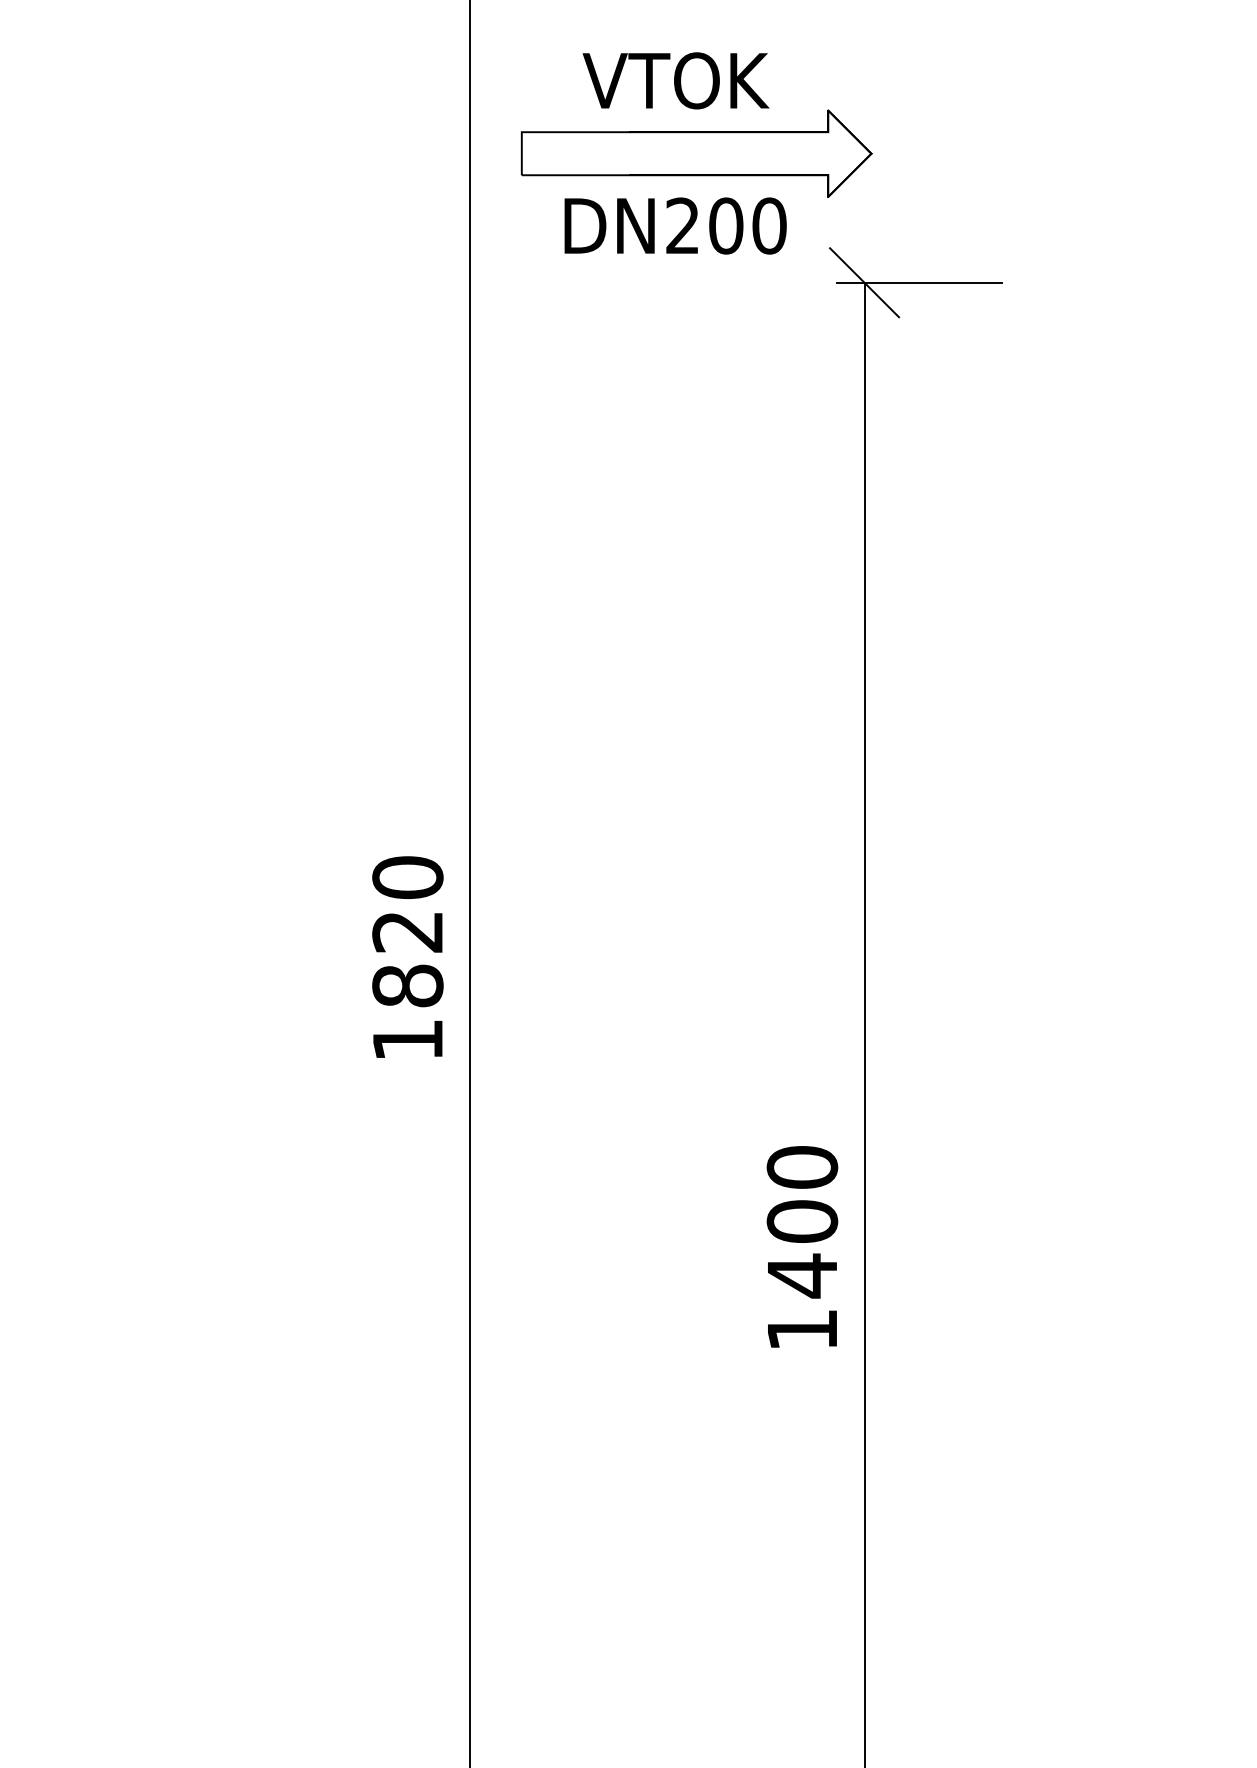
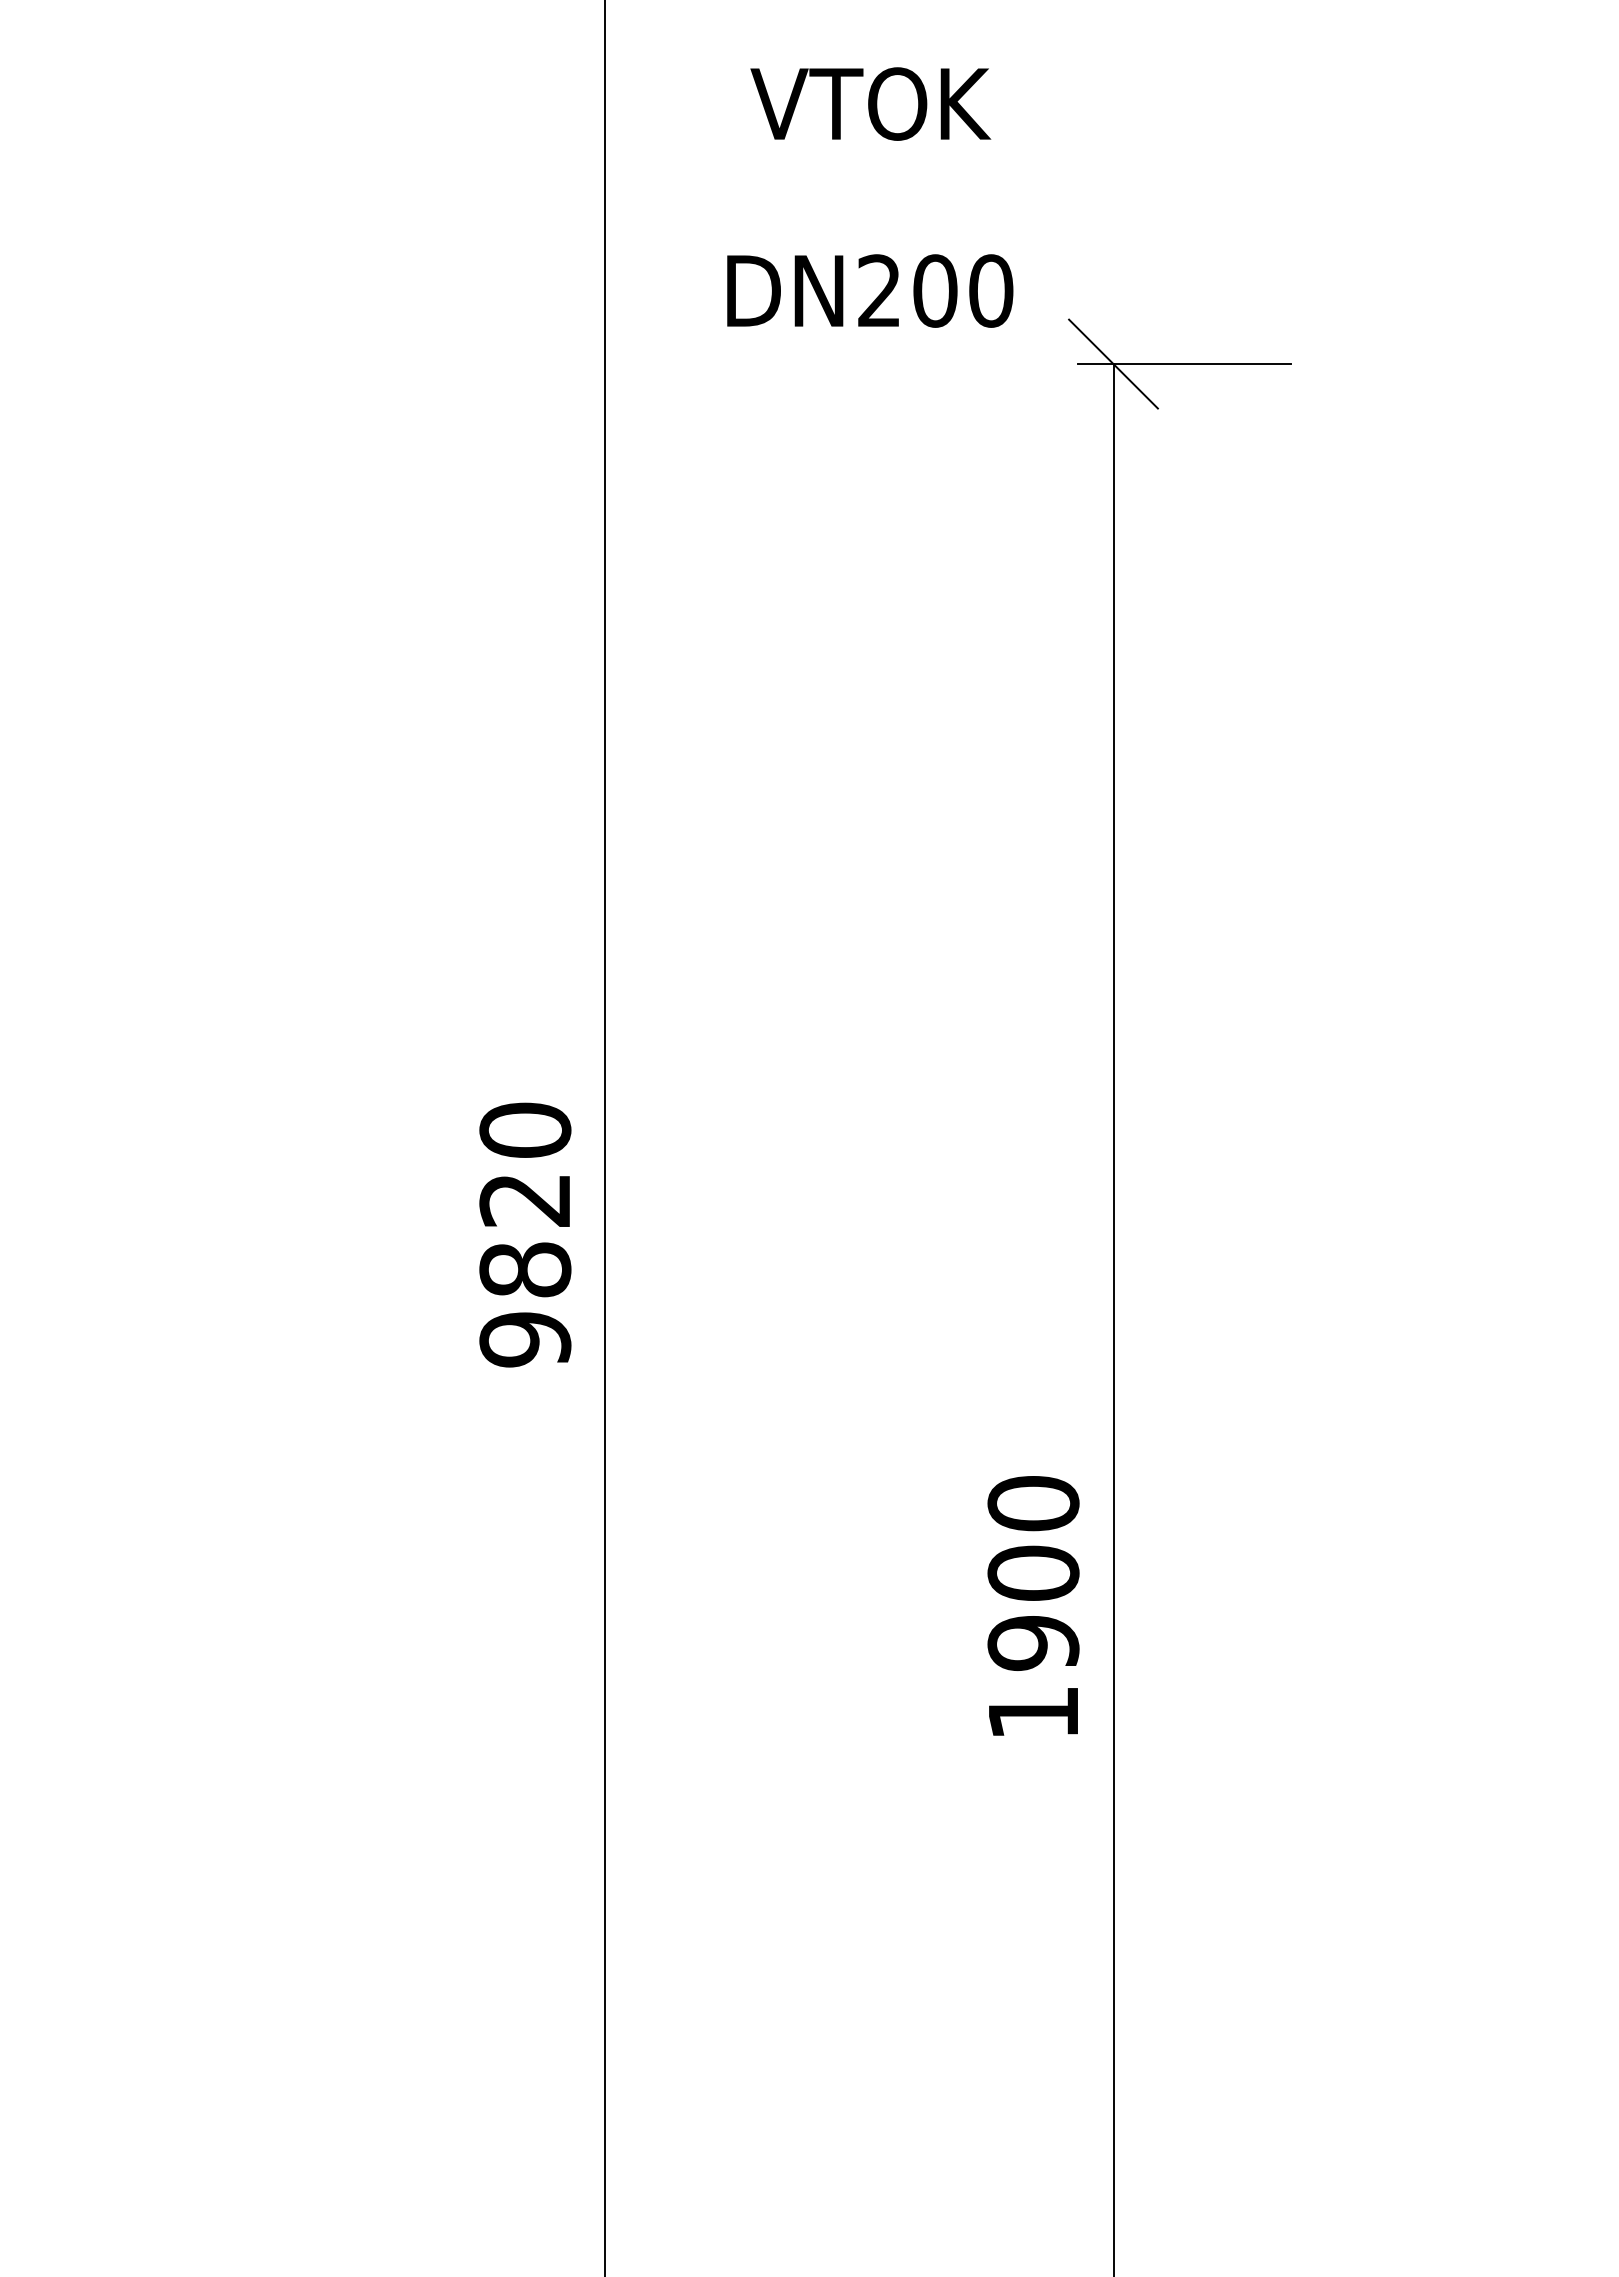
part: (696, 153) -> (897, 197), removed
text: (408, 1040) -> (525, 1339), 1820 -> 9820
text: (802, 1276) -> (1033, 1643), 1400 -> 1900

